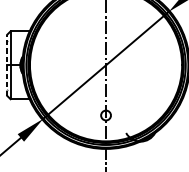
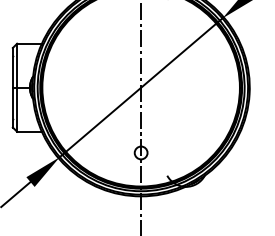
line: (6, 65) -> (12, 87), dashed -> solid

